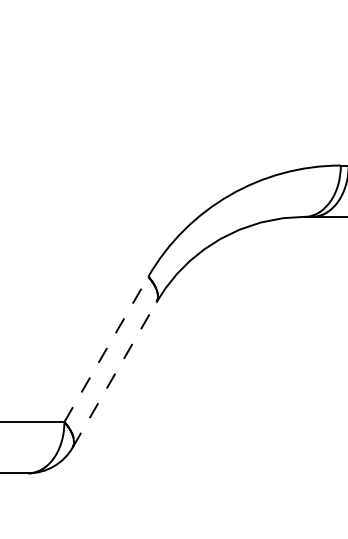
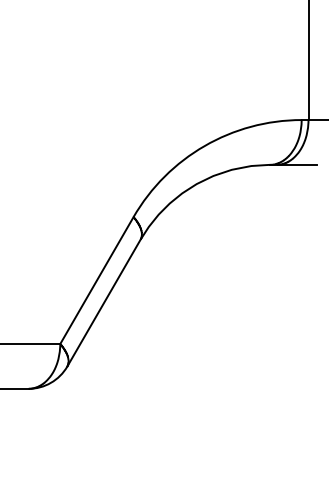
line: (107, 349) -> (97, 280), dashed -> solid
line: (115, 374) -> (104, 302), dashed -> solid

